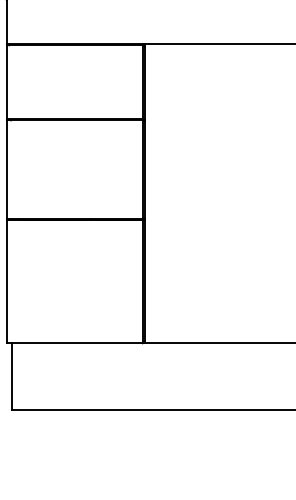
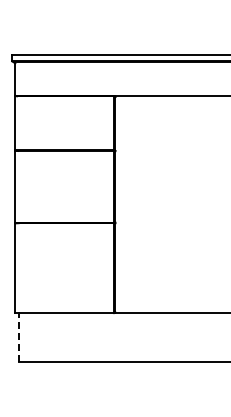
line: (11, 375) -> (18, 336), solid -> dashed

